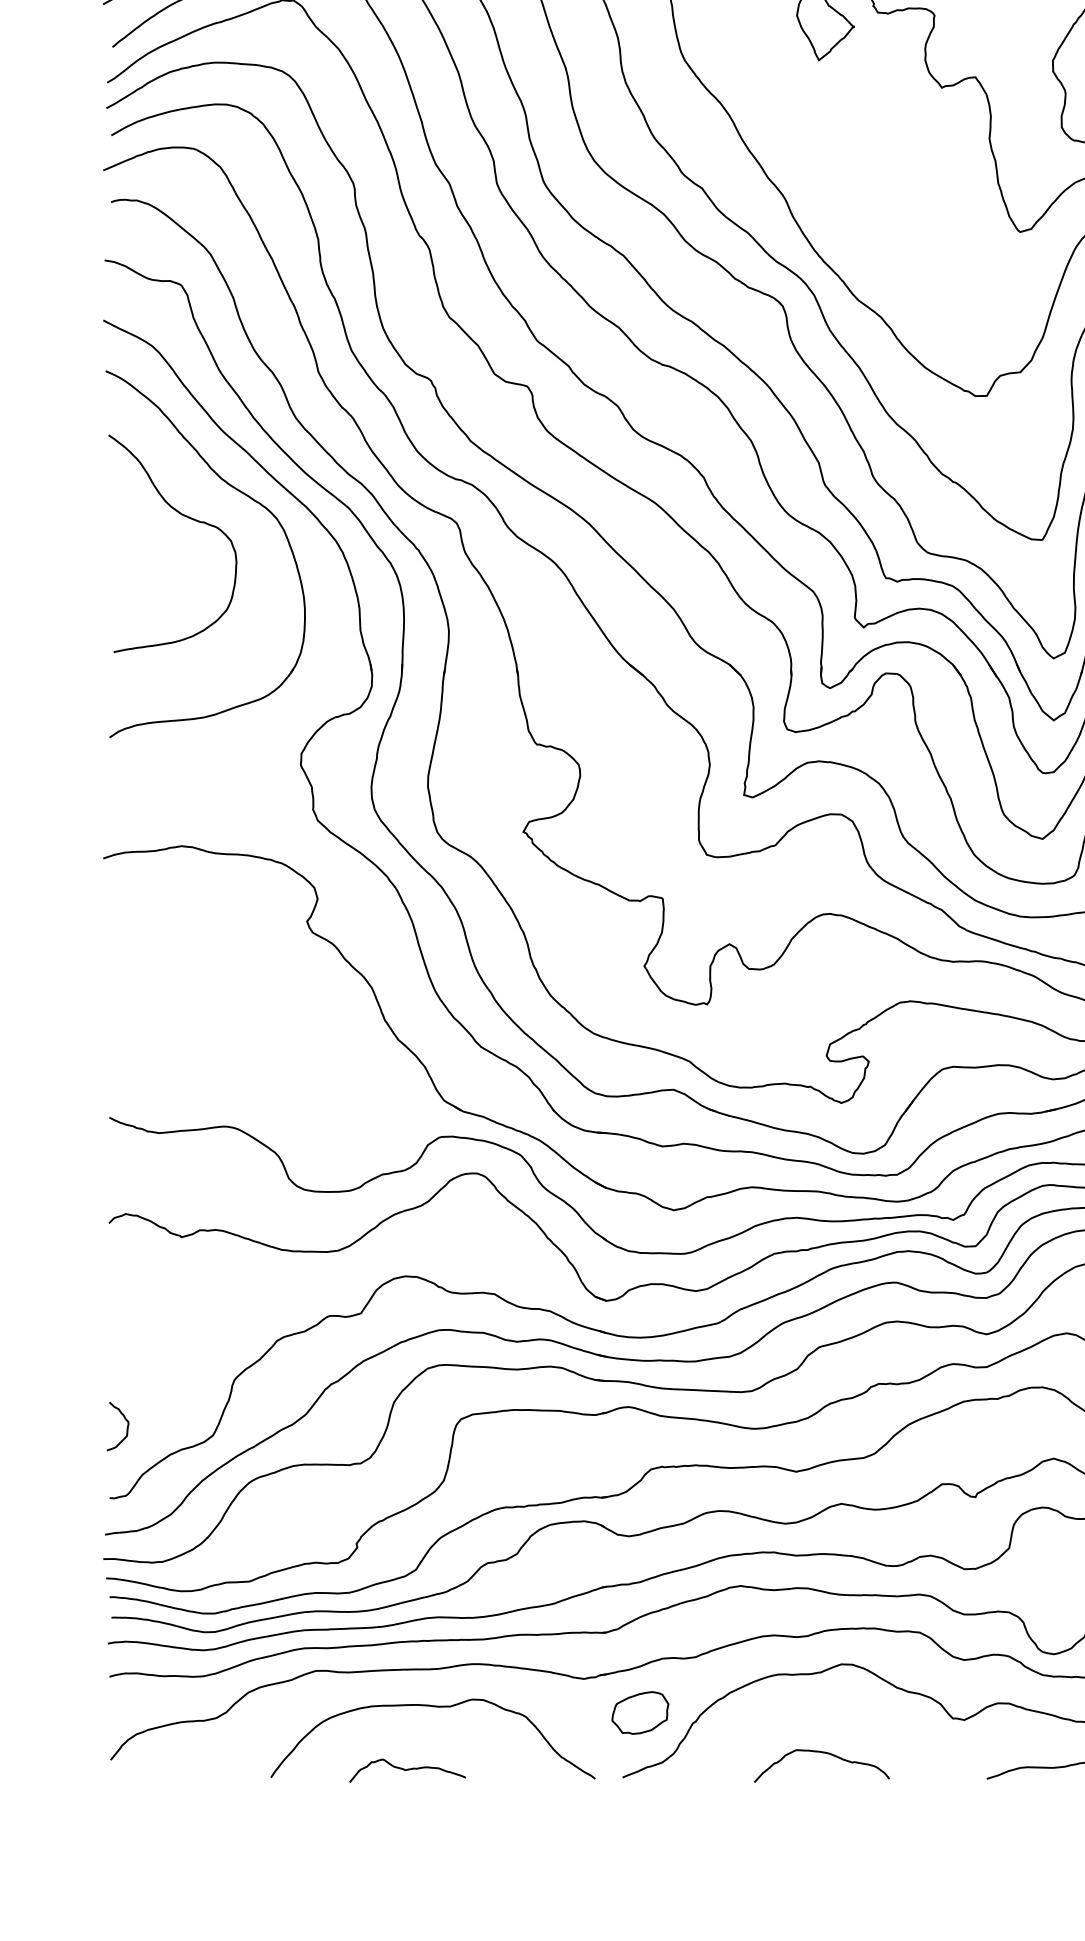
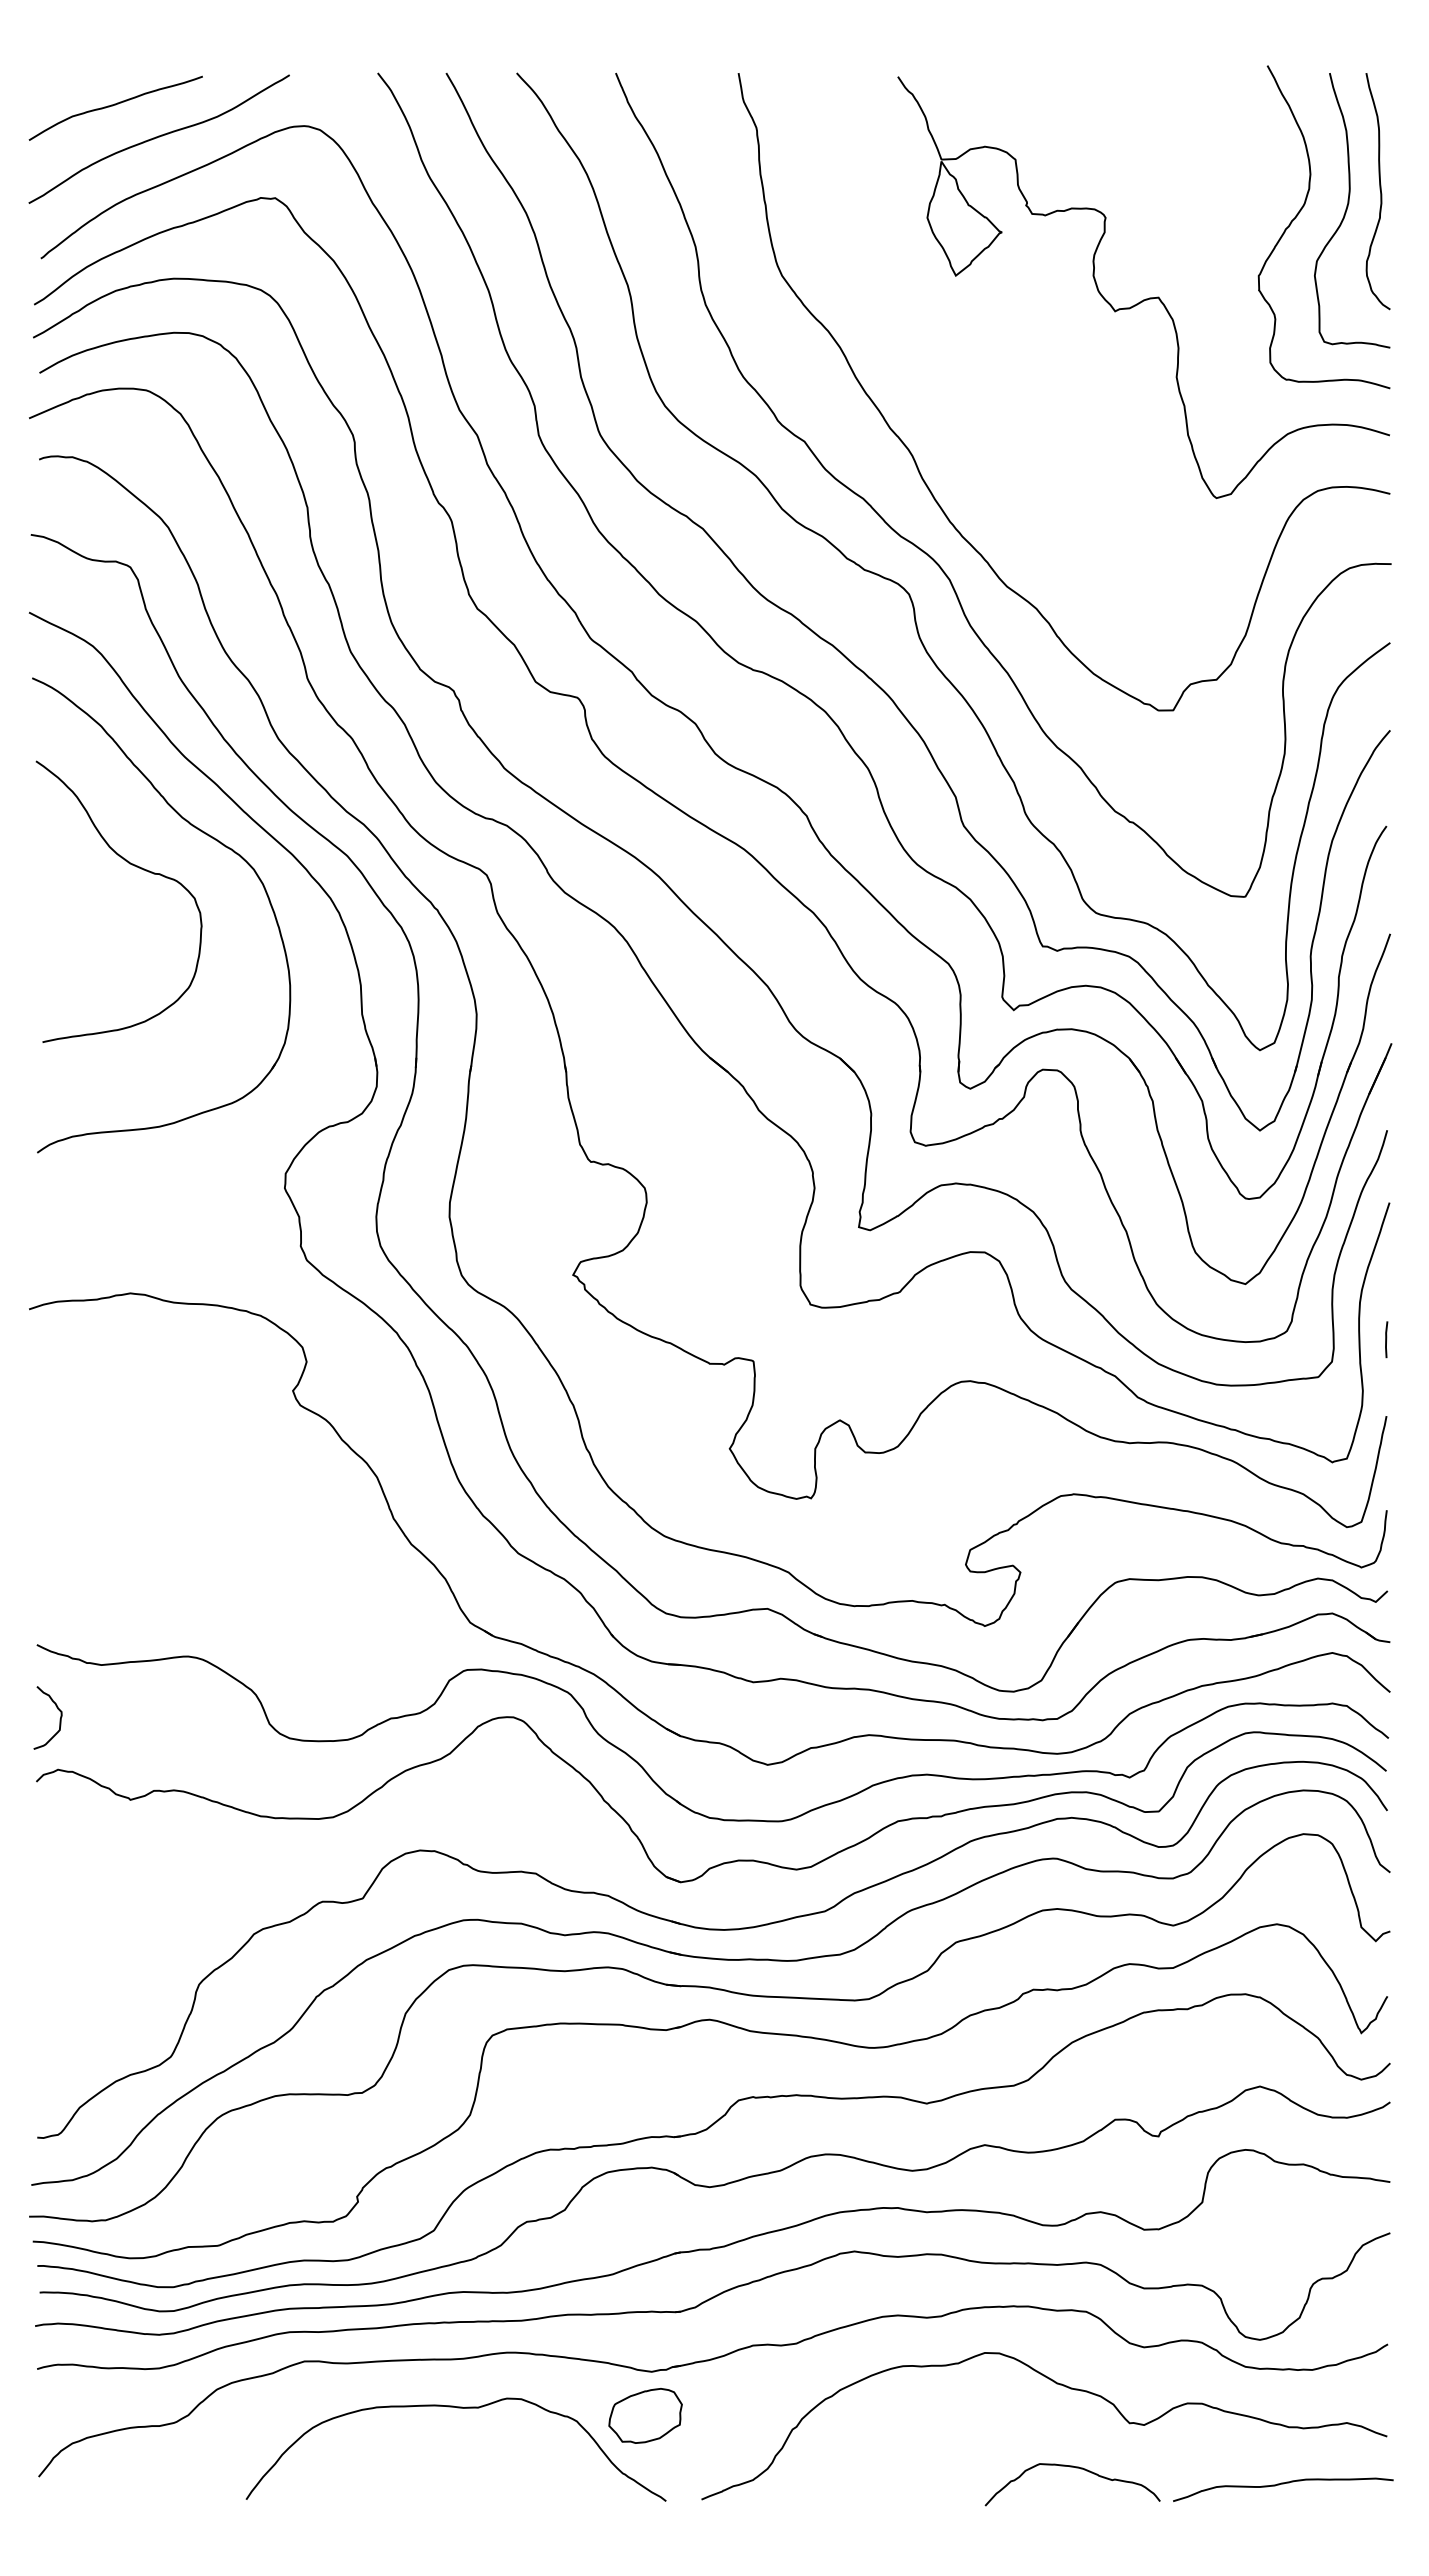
curve: (126, 1427) -> (59, 1719), moved
part: (640, 1712) -> (645, 2415), moved
curve: (824, 1753) -> (1076, 2468), moved
curve: (407, 1770) -> (422, 2490), removed

